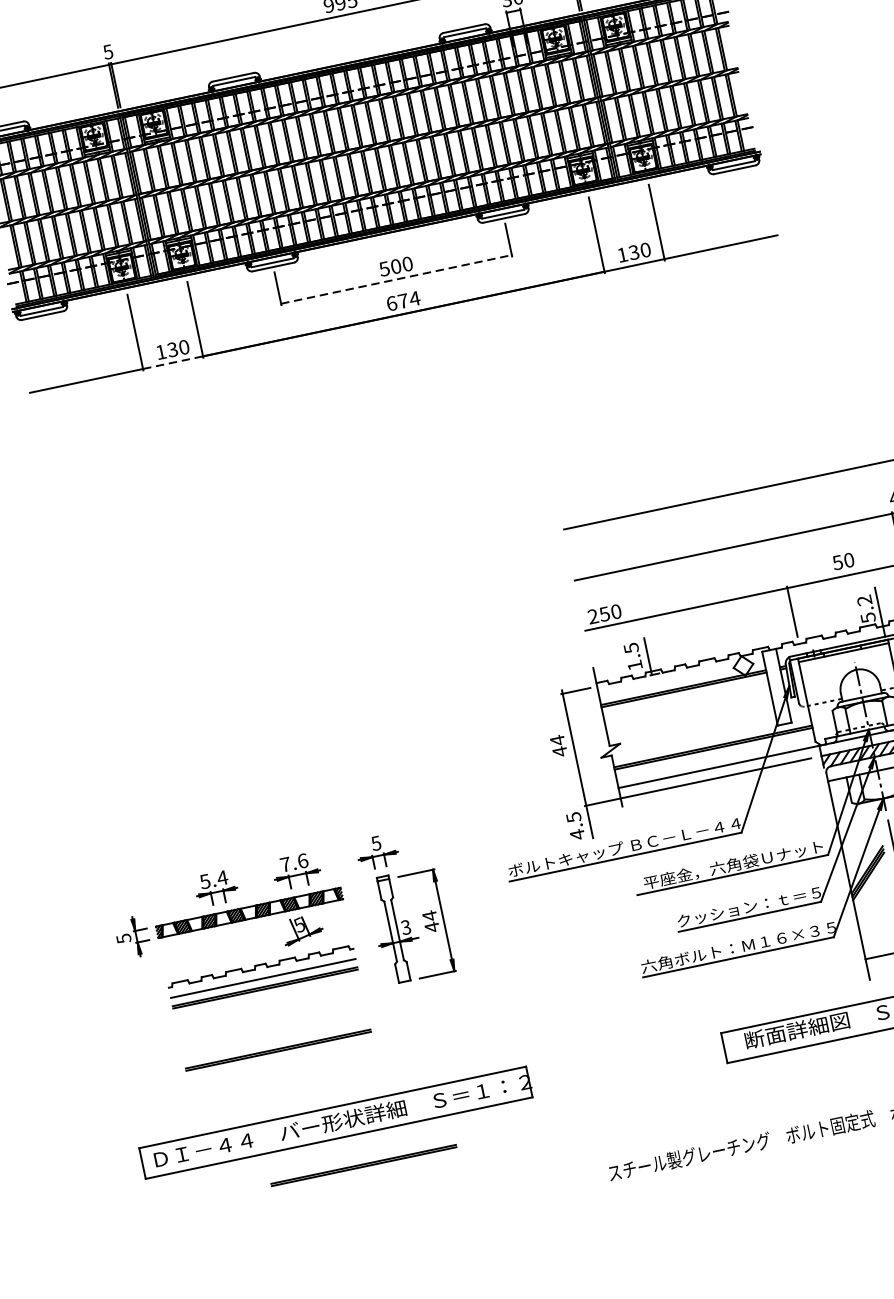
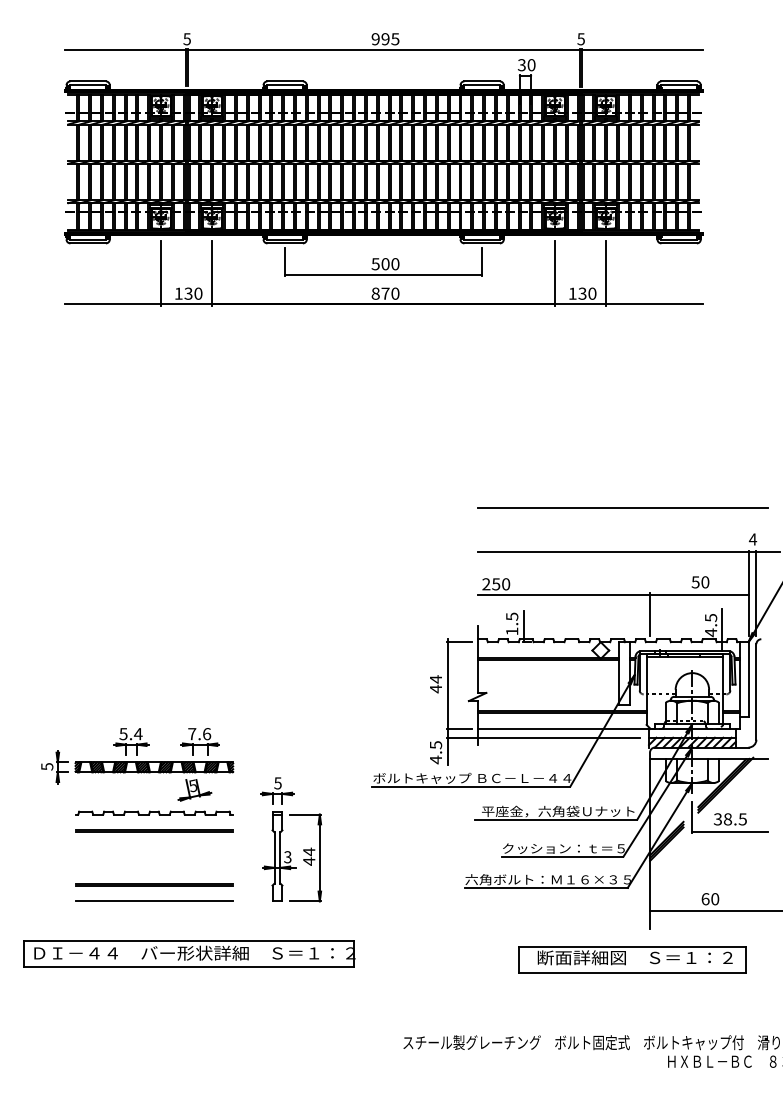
line: (397, 278) -> (384, 274), dashed -> solid
text: (403, 300) -> (385, 293), 674 -> 870
line: (172, 362) -> (186, 304), dashed -> solid
text: (867, 609) -> (711, 625), 5.2 -> 4.5
line: (596, 792) -> (458, 728), added
part: (393, 908) -> (280, 839), moved
line: (263, 977) -> (154, 900), moved
line: (364, 1165) -> (204, 993), removed

